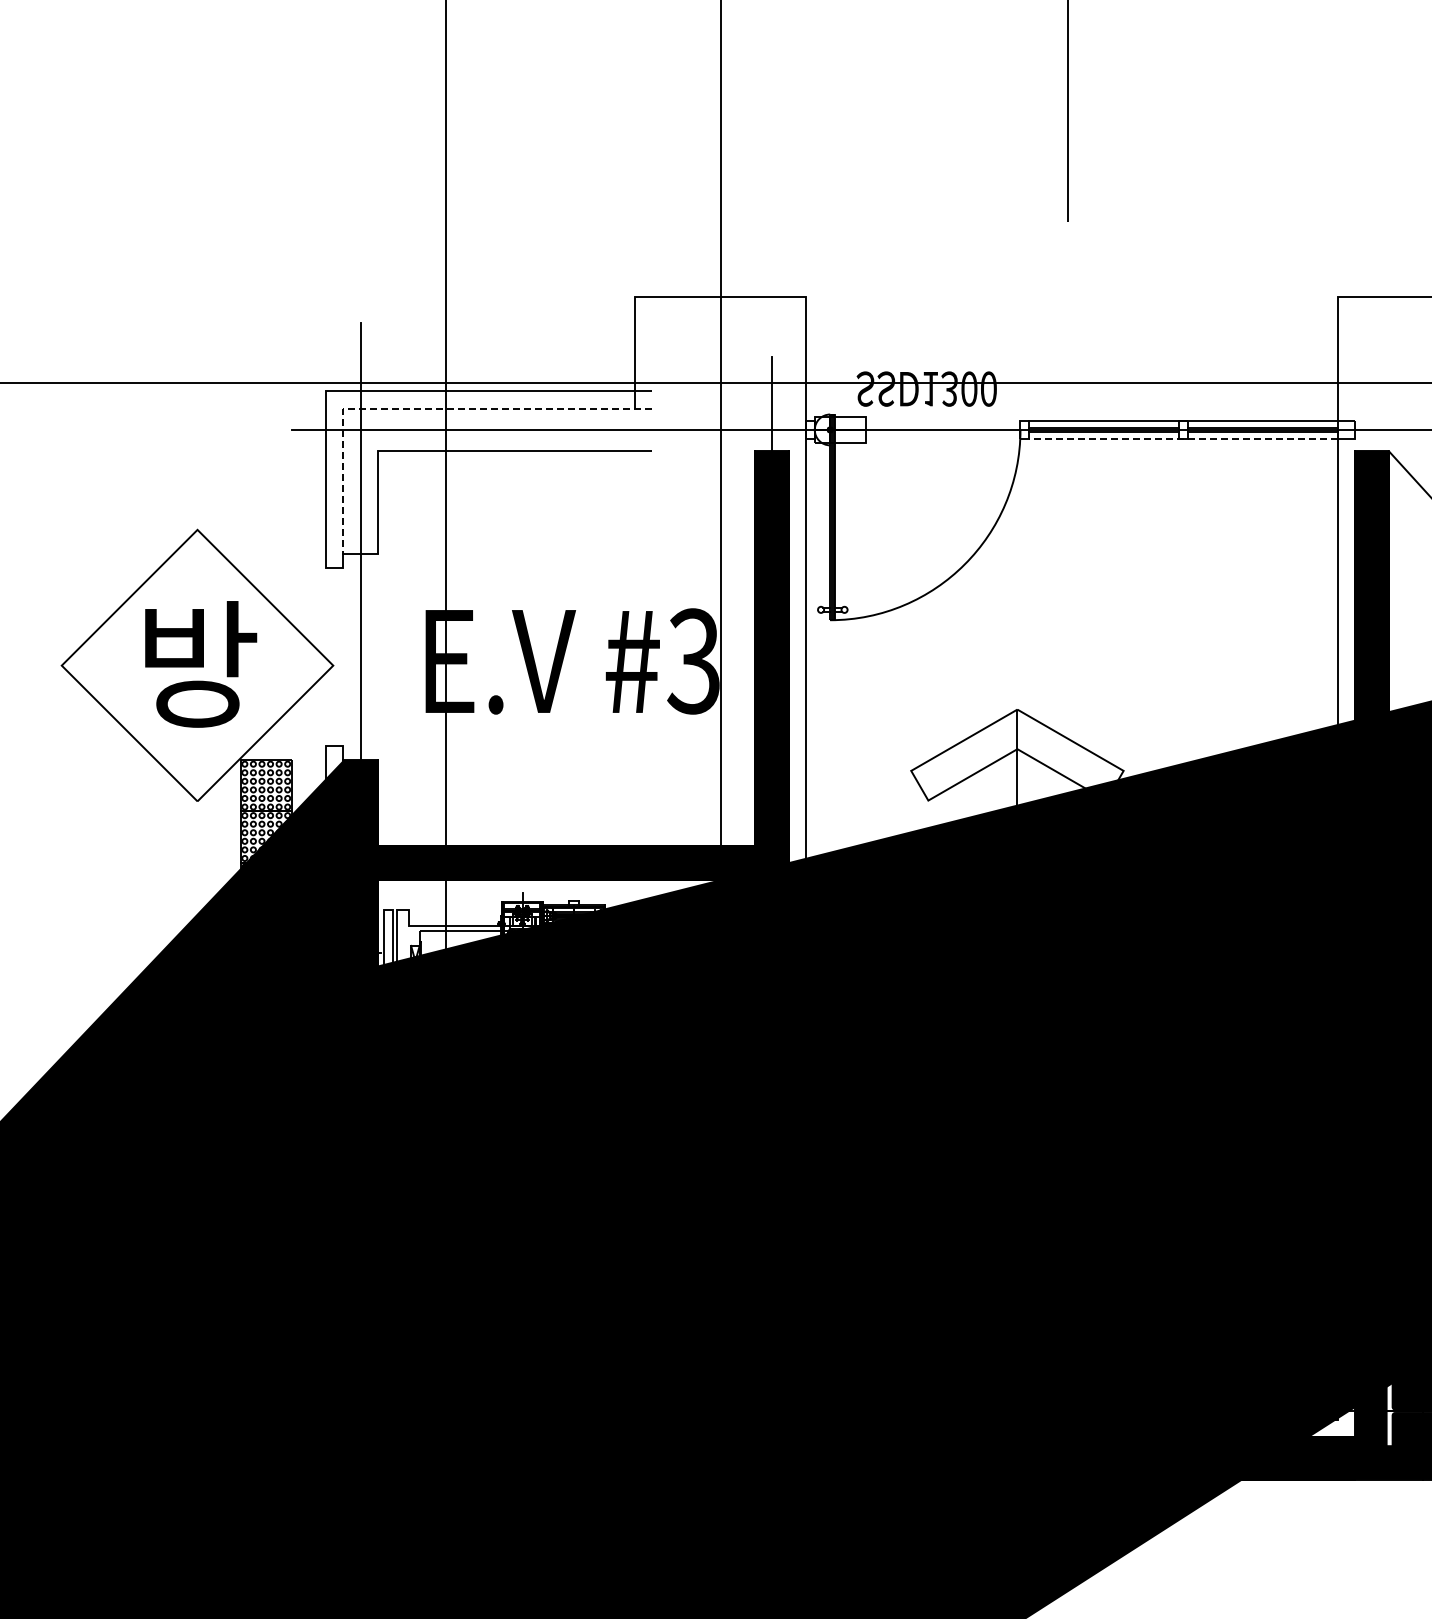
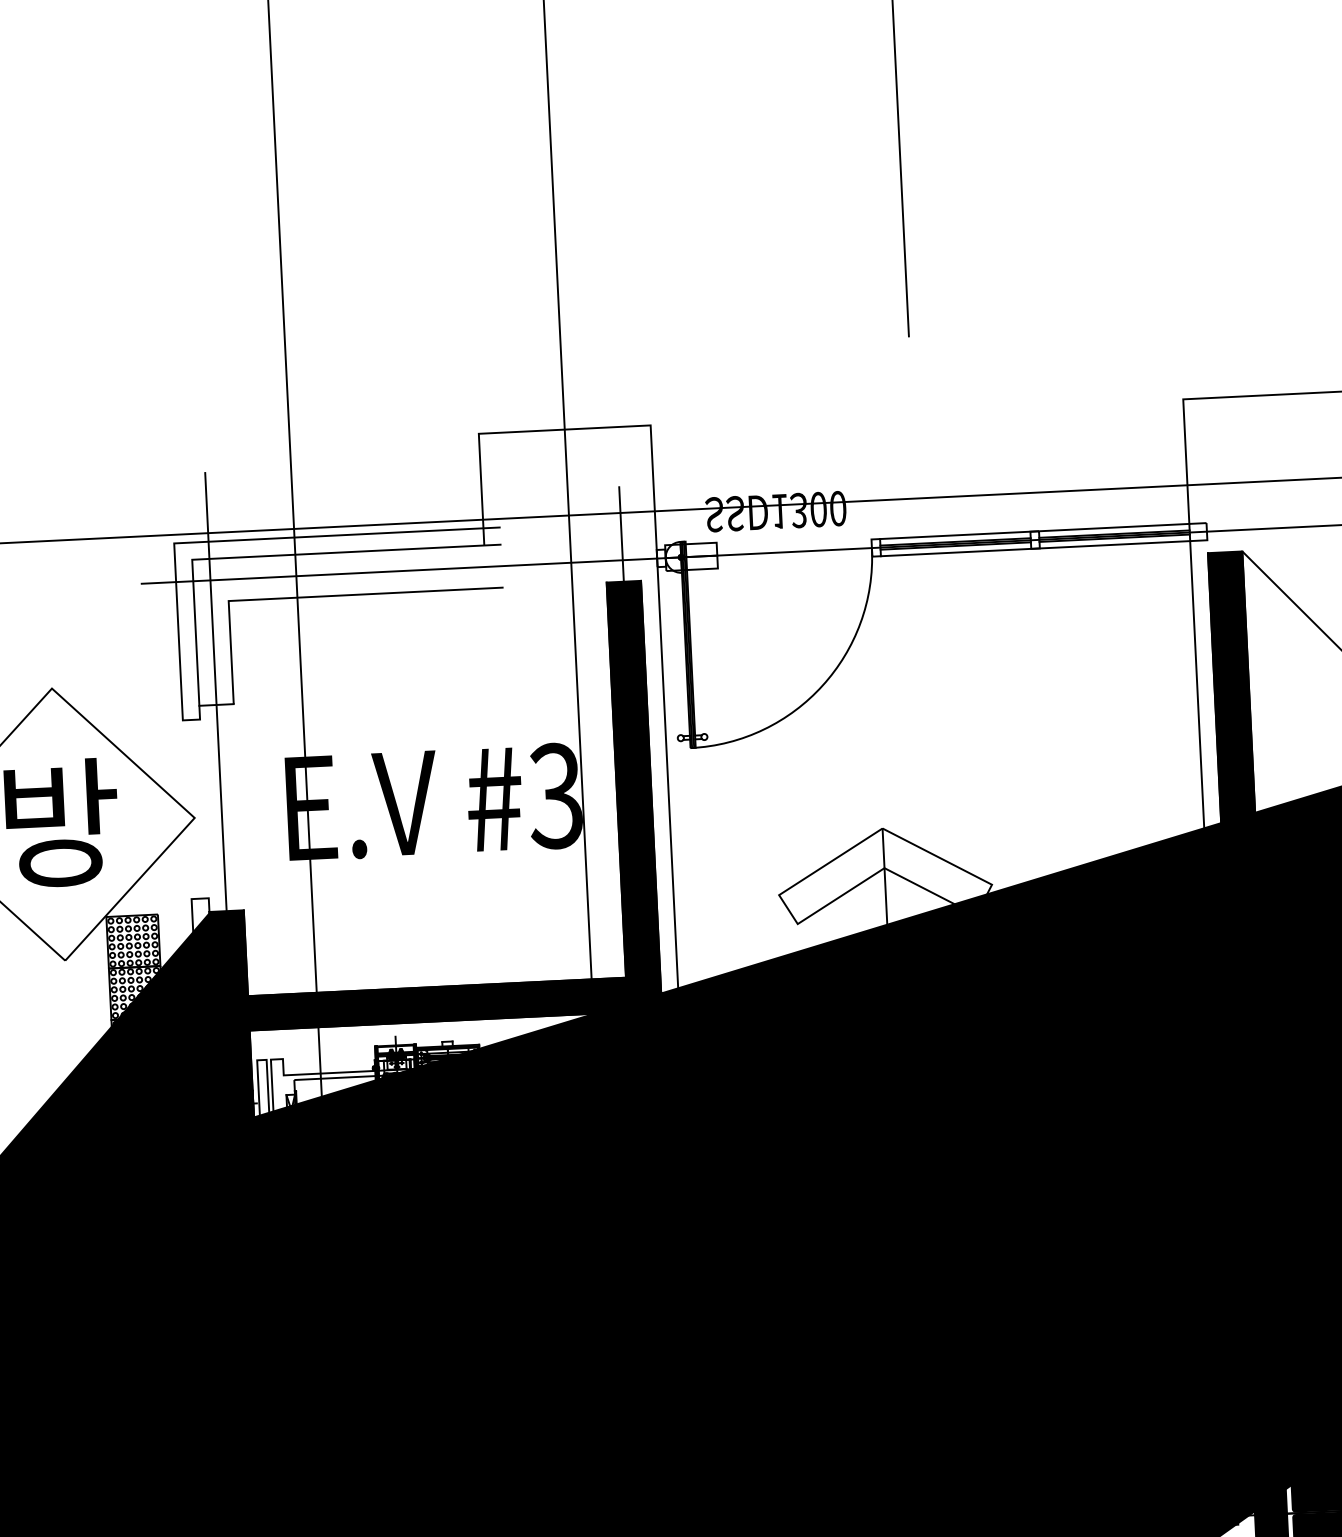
line: (424, 408) -> (273, 555), dashed -> solid
line: (1182, 438) -> (1034, 548), dashed -> solid

